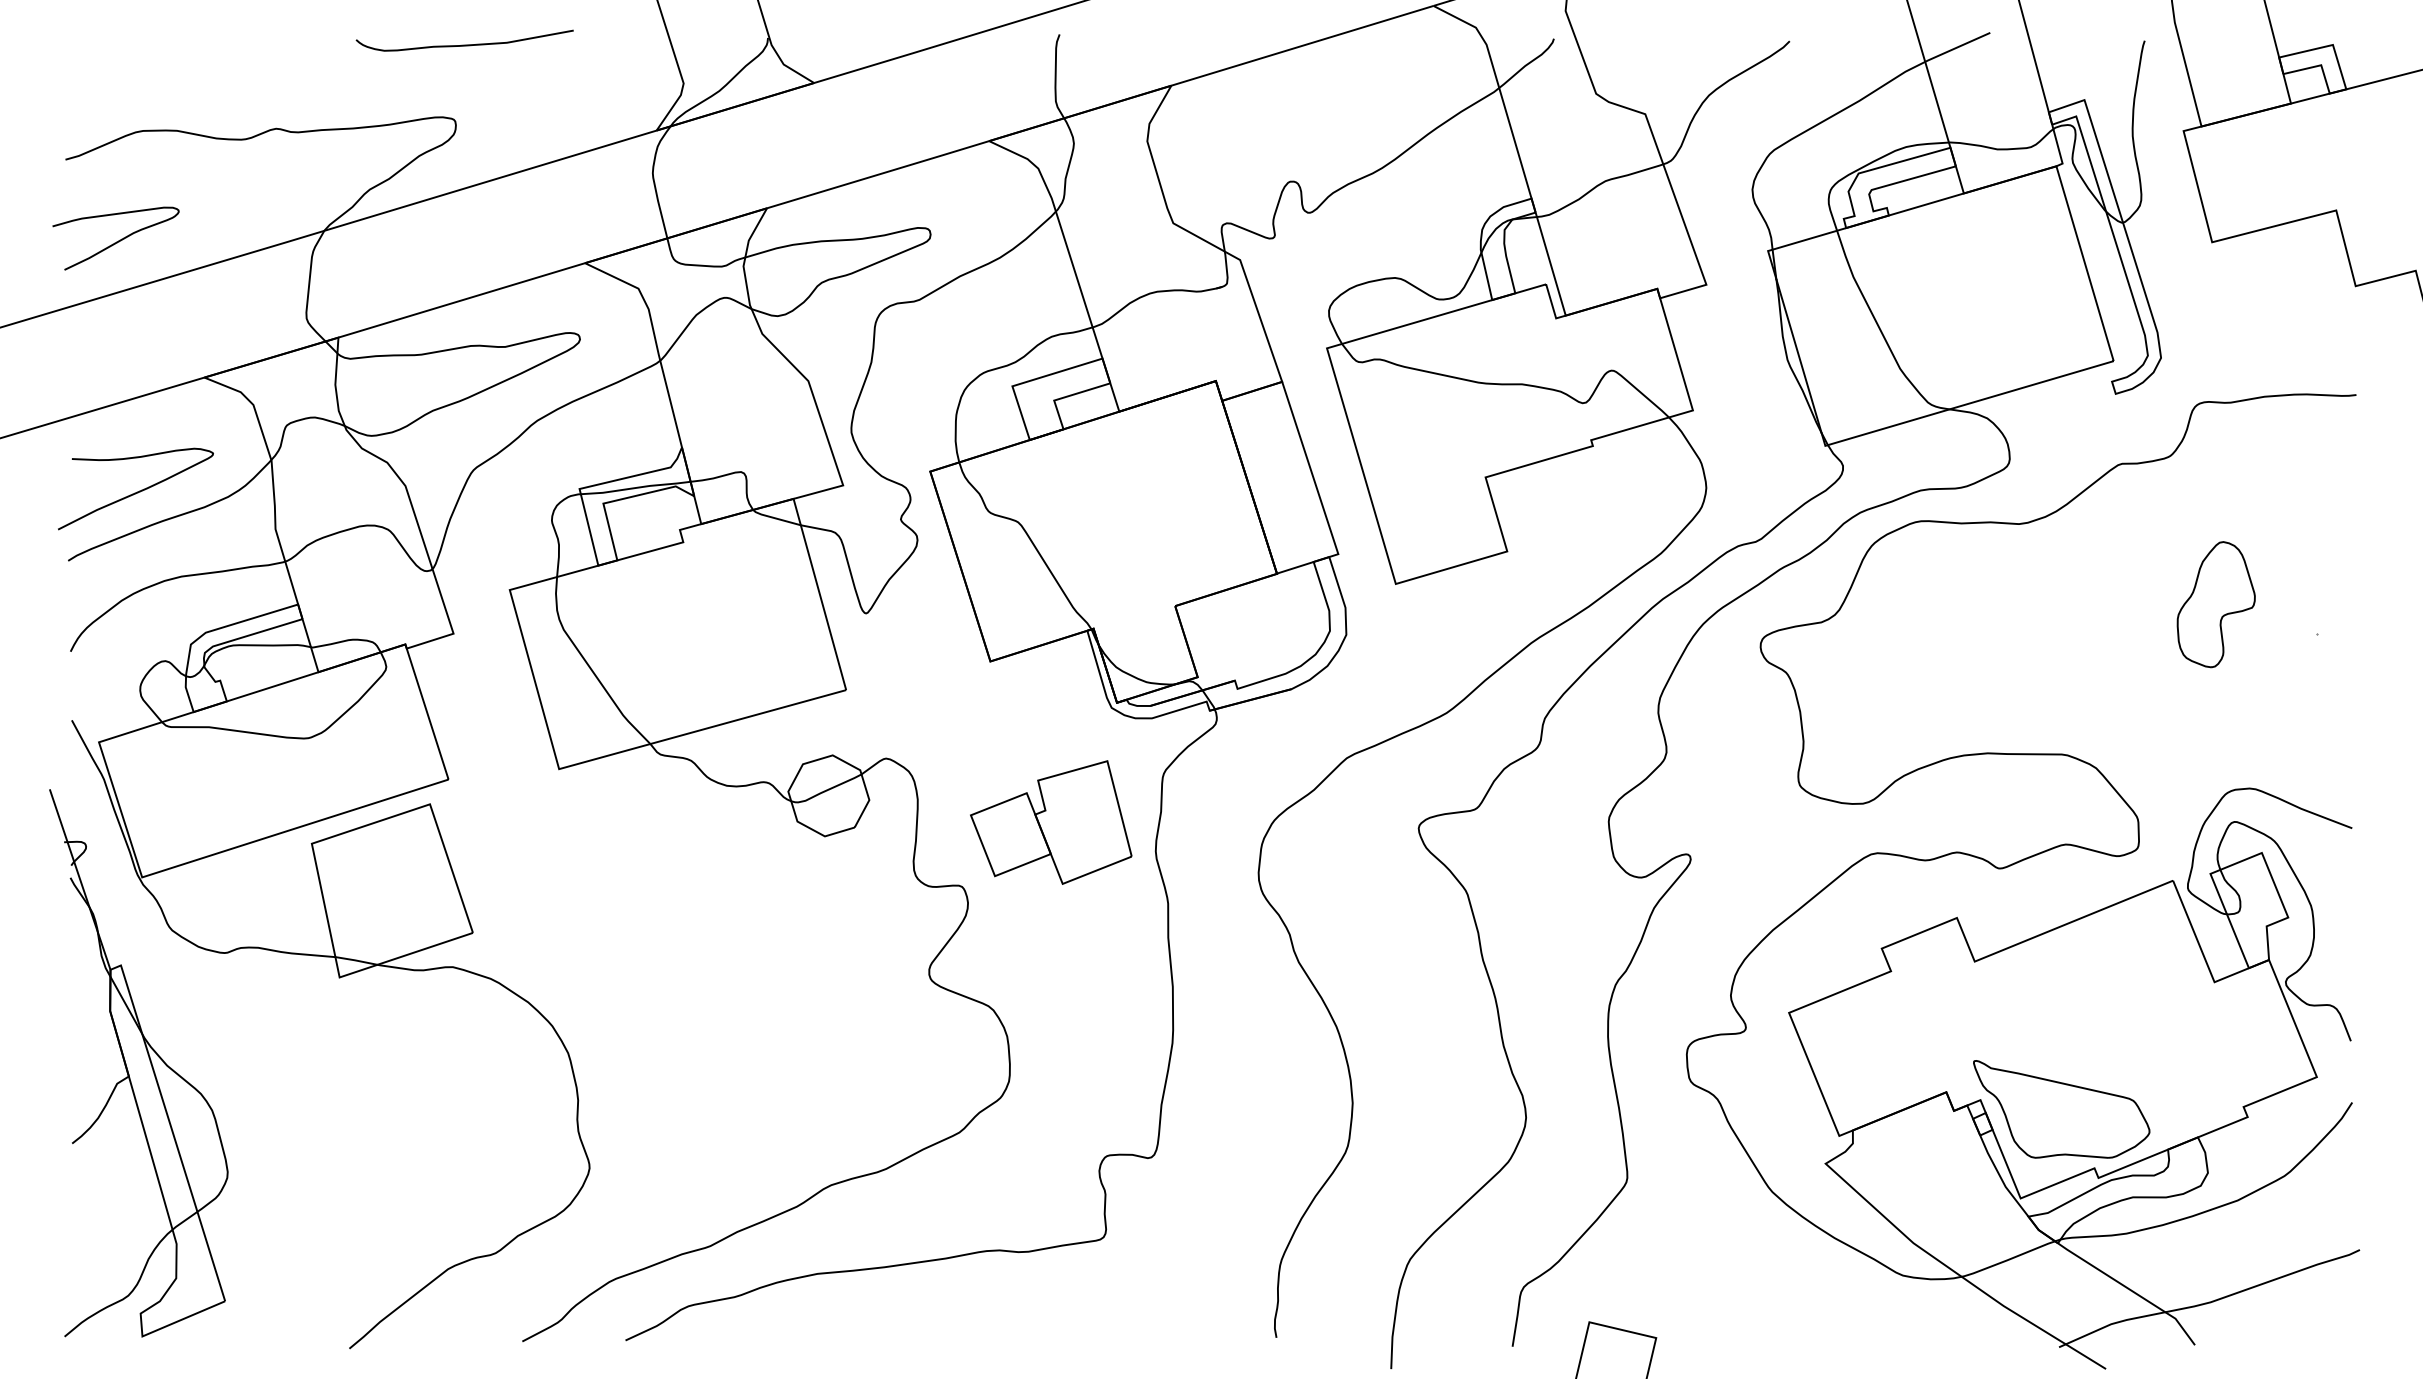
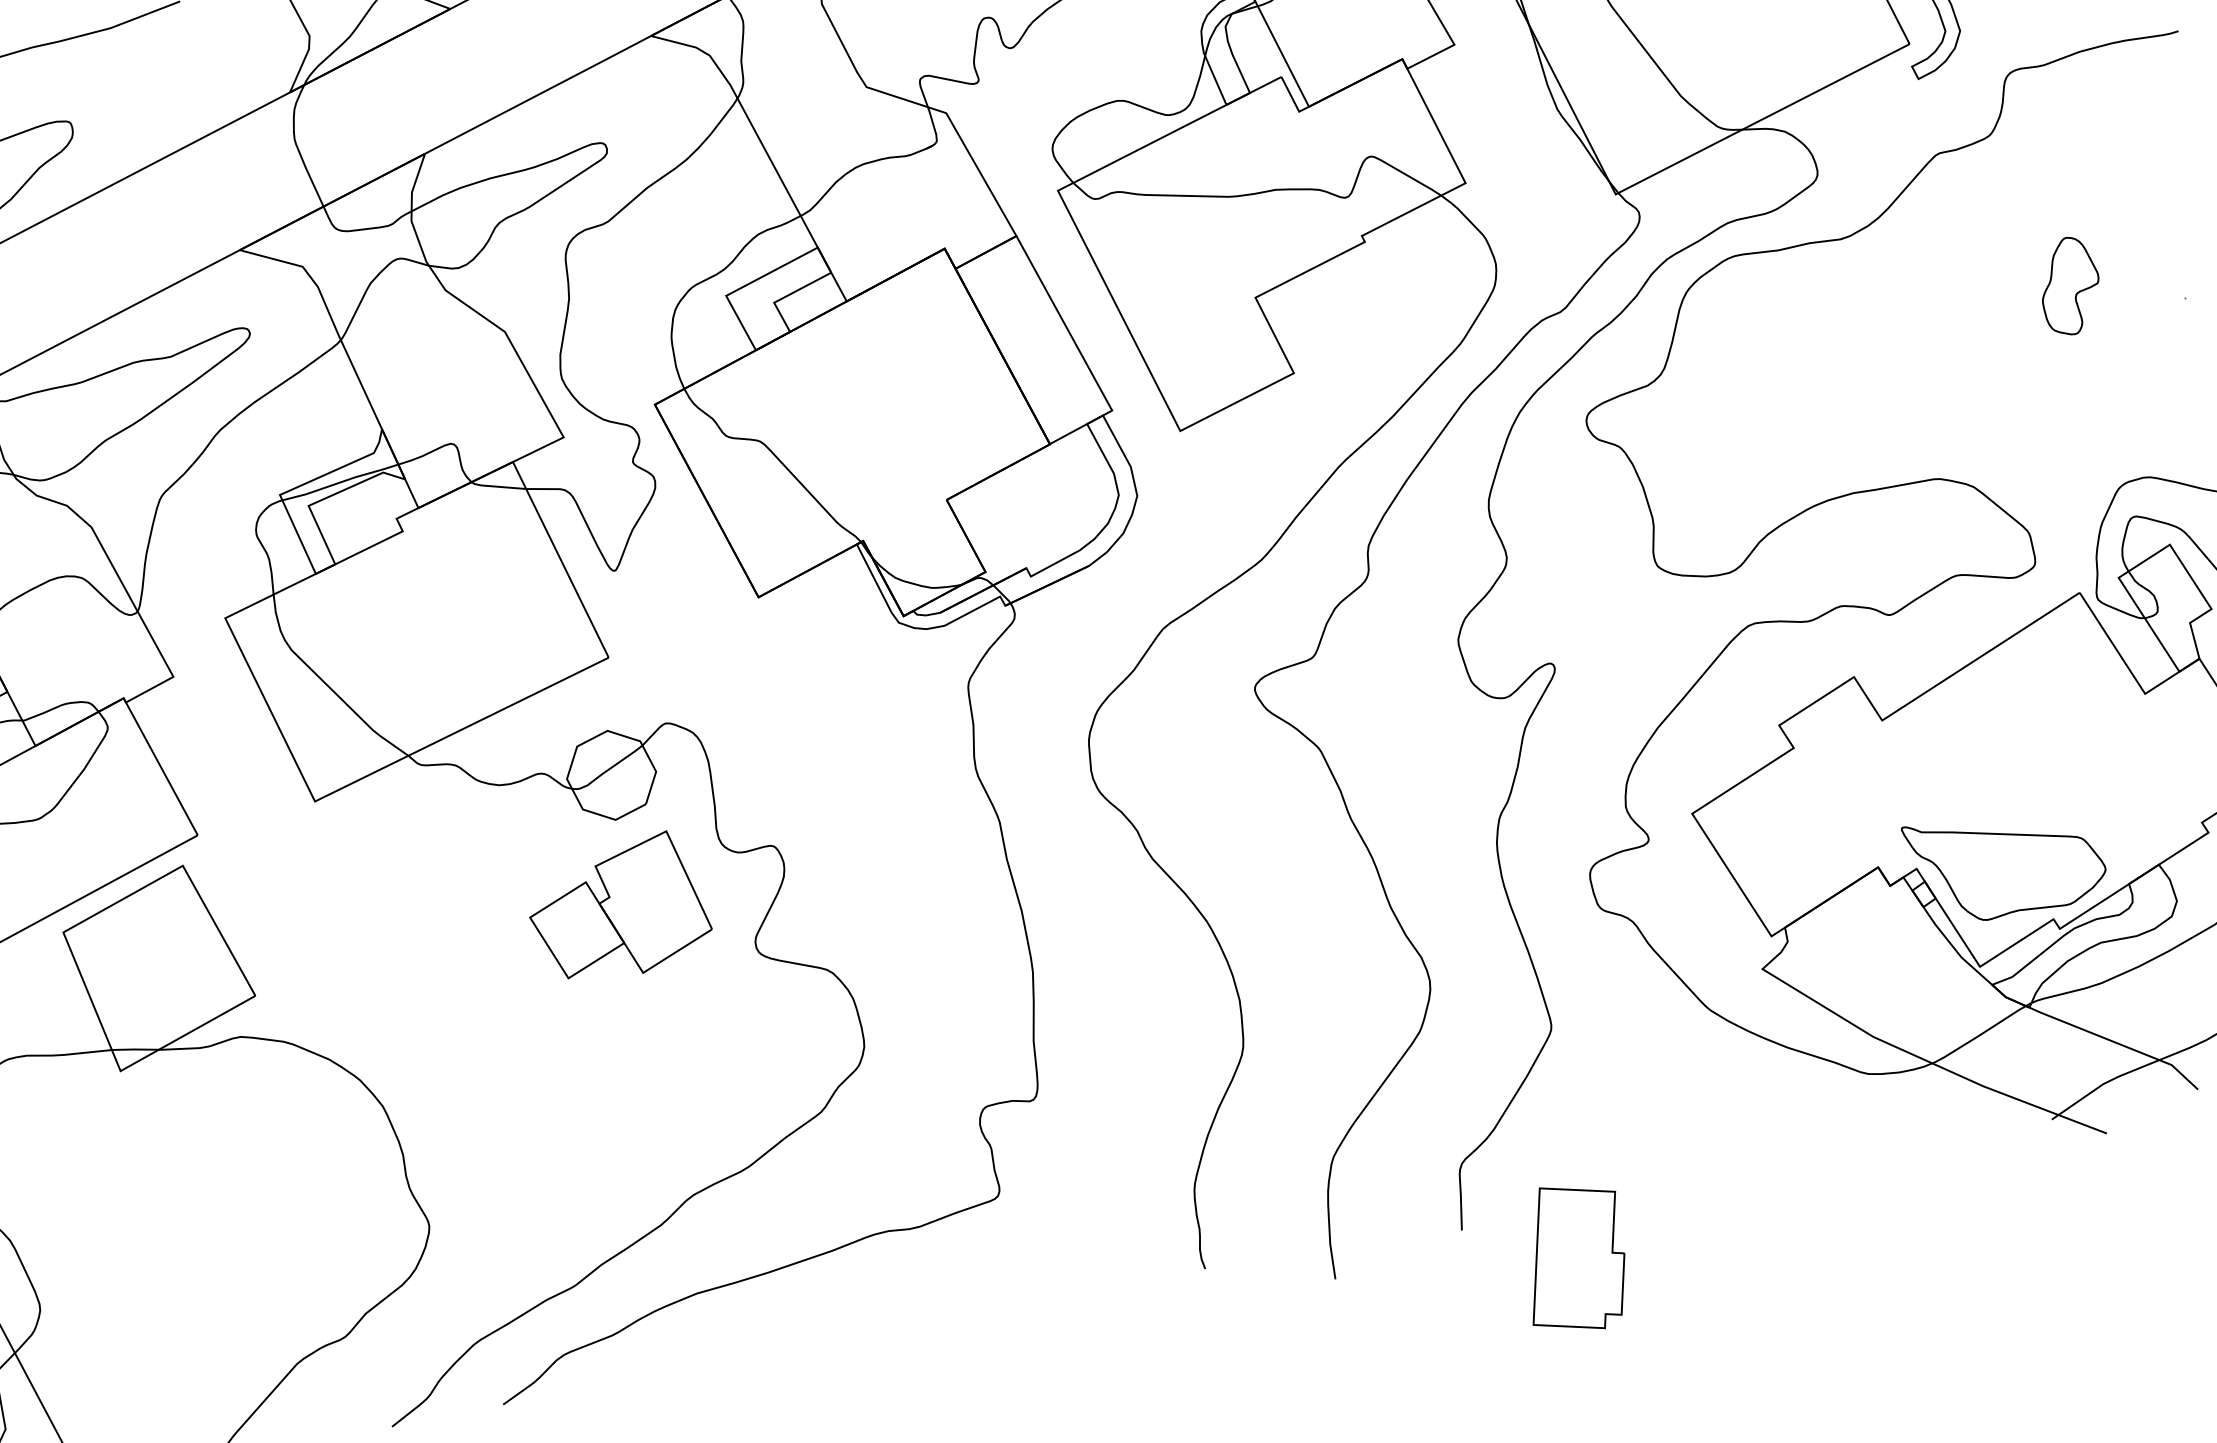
part: (2215, 604) -> (2069, 286), size x0.7
part: (1051, 822) -> (618, 908), moved

